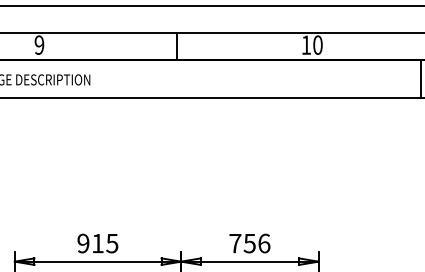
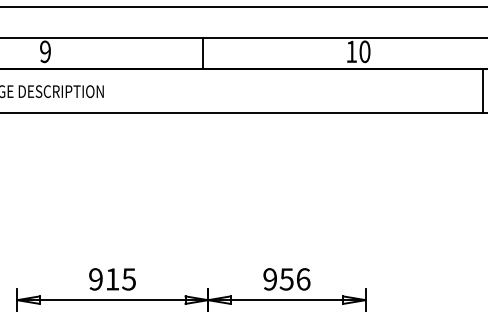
text: (235, 243) -> (270, 279), 756 -> 956

